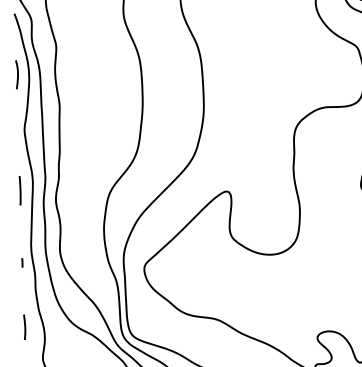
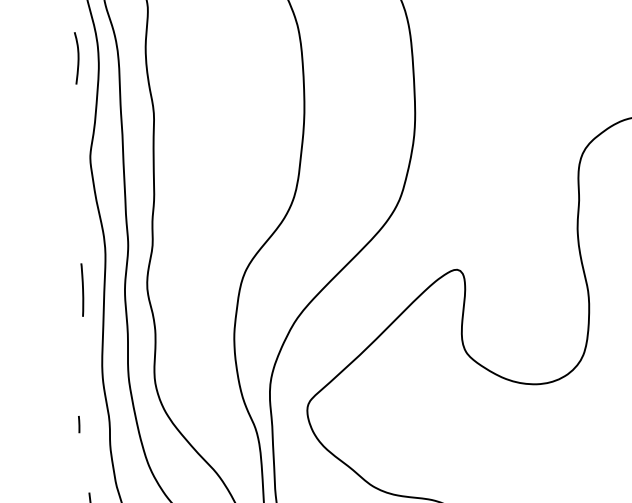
line: (19, 190) -> (81, 289), moved
line: (22, 262) -> (79, 423), moved

